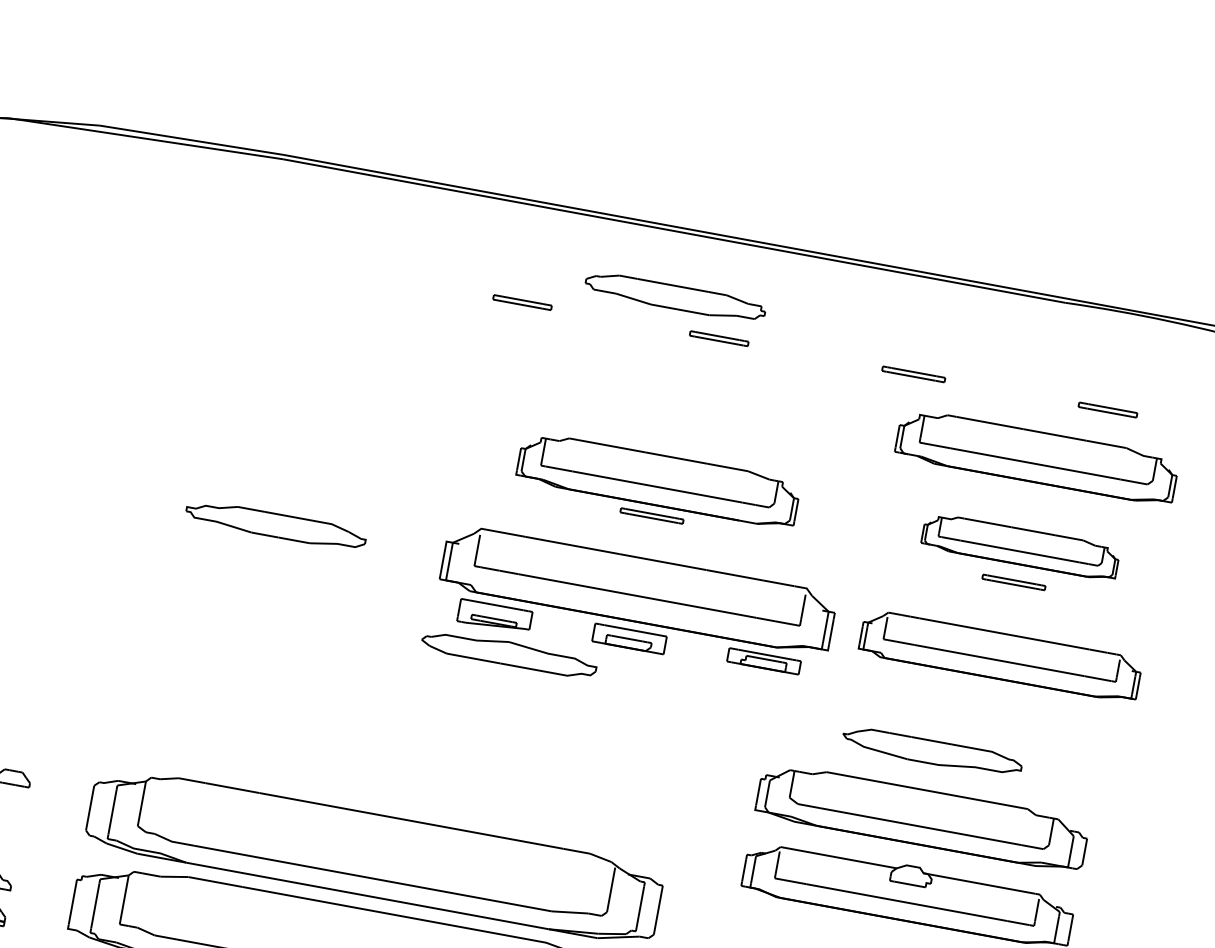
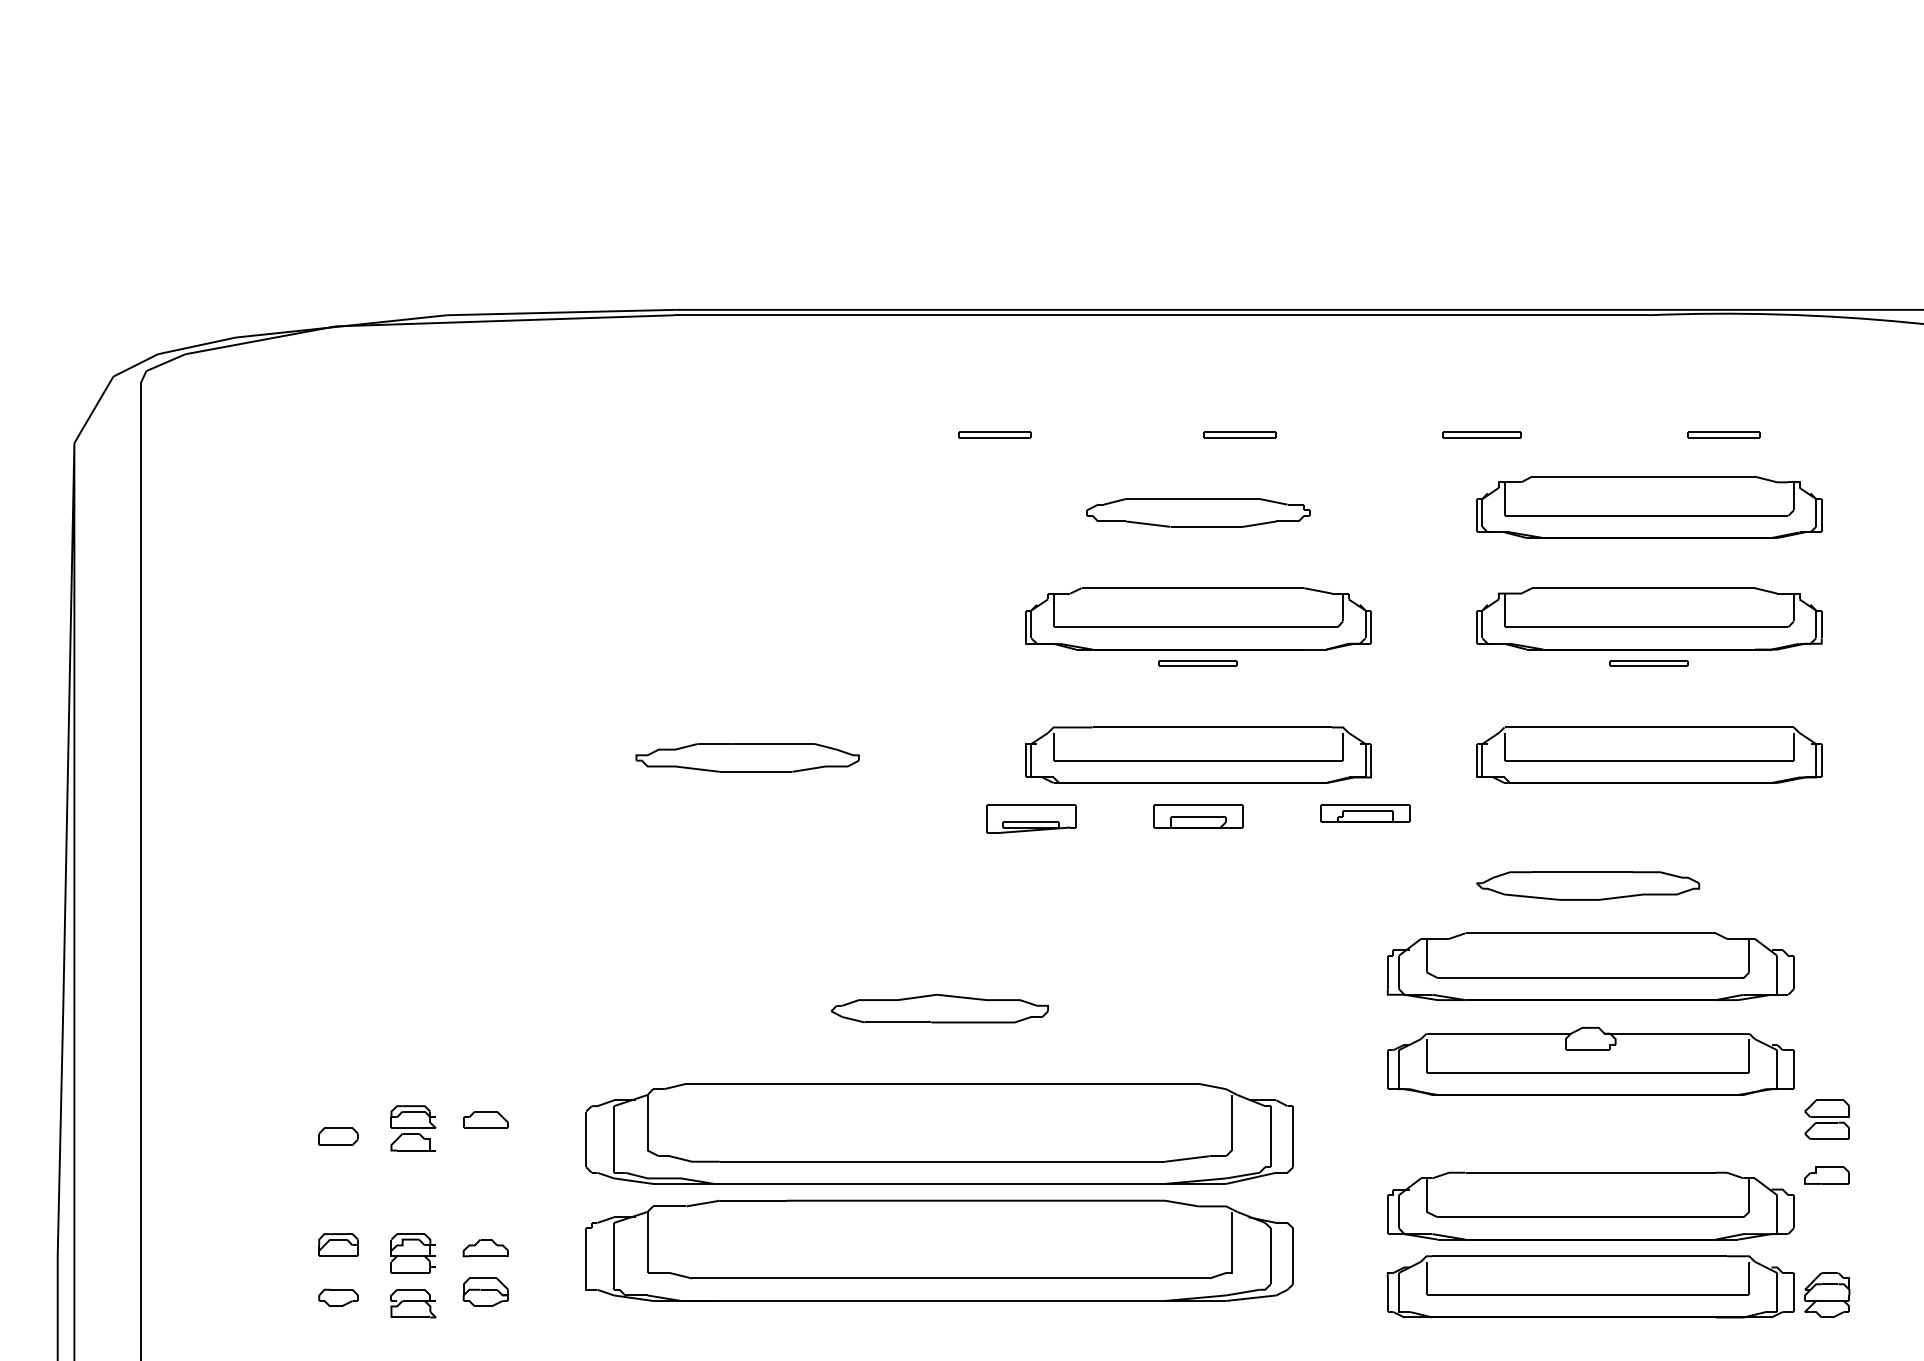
part: (675, 297) -> (1198, 512), moved
part: (1020, 546) -> (1649, 618), size x1.43
part: (638, 589) -> (1198, 754), size x0.71
part: (508, 653) -> (939, 1008), moved

